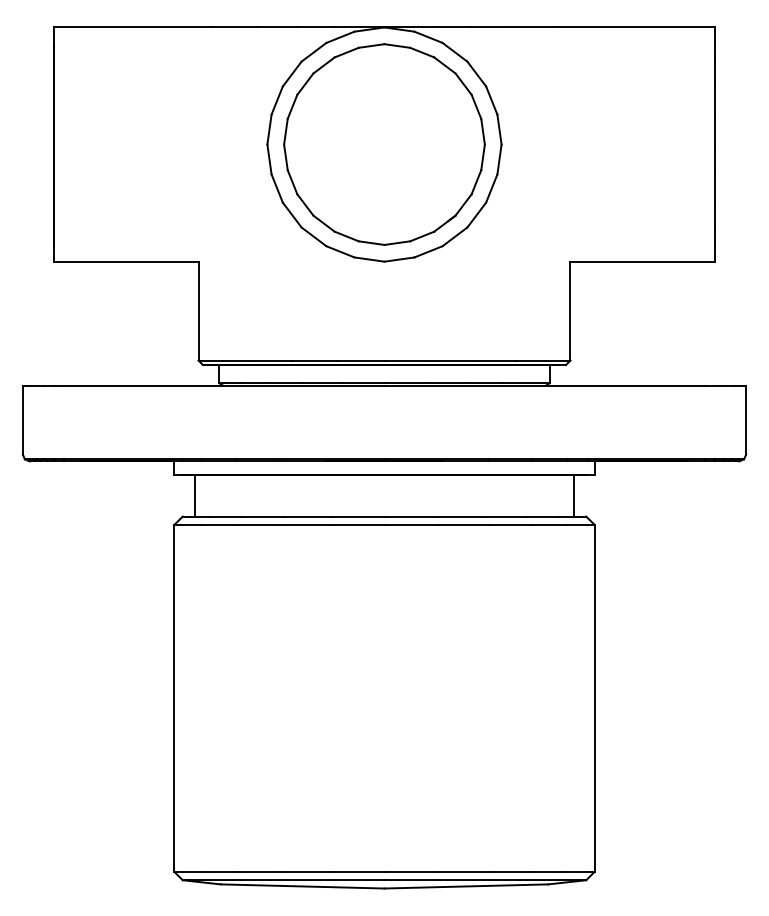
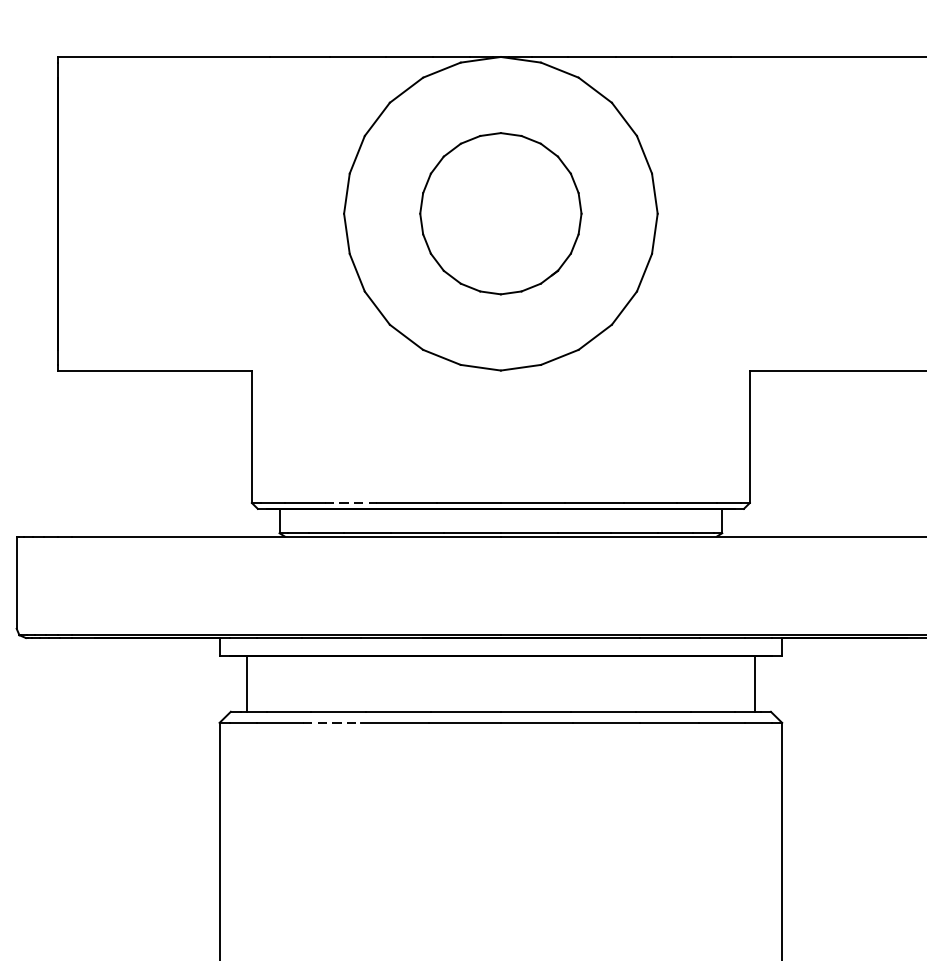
part: (384, 144) -> (500, 213), size x0.6
line: (272, 360) -> (350, 502), solid -> dashed
line: (258, 524) -> (332, 722), solid -> dashed

